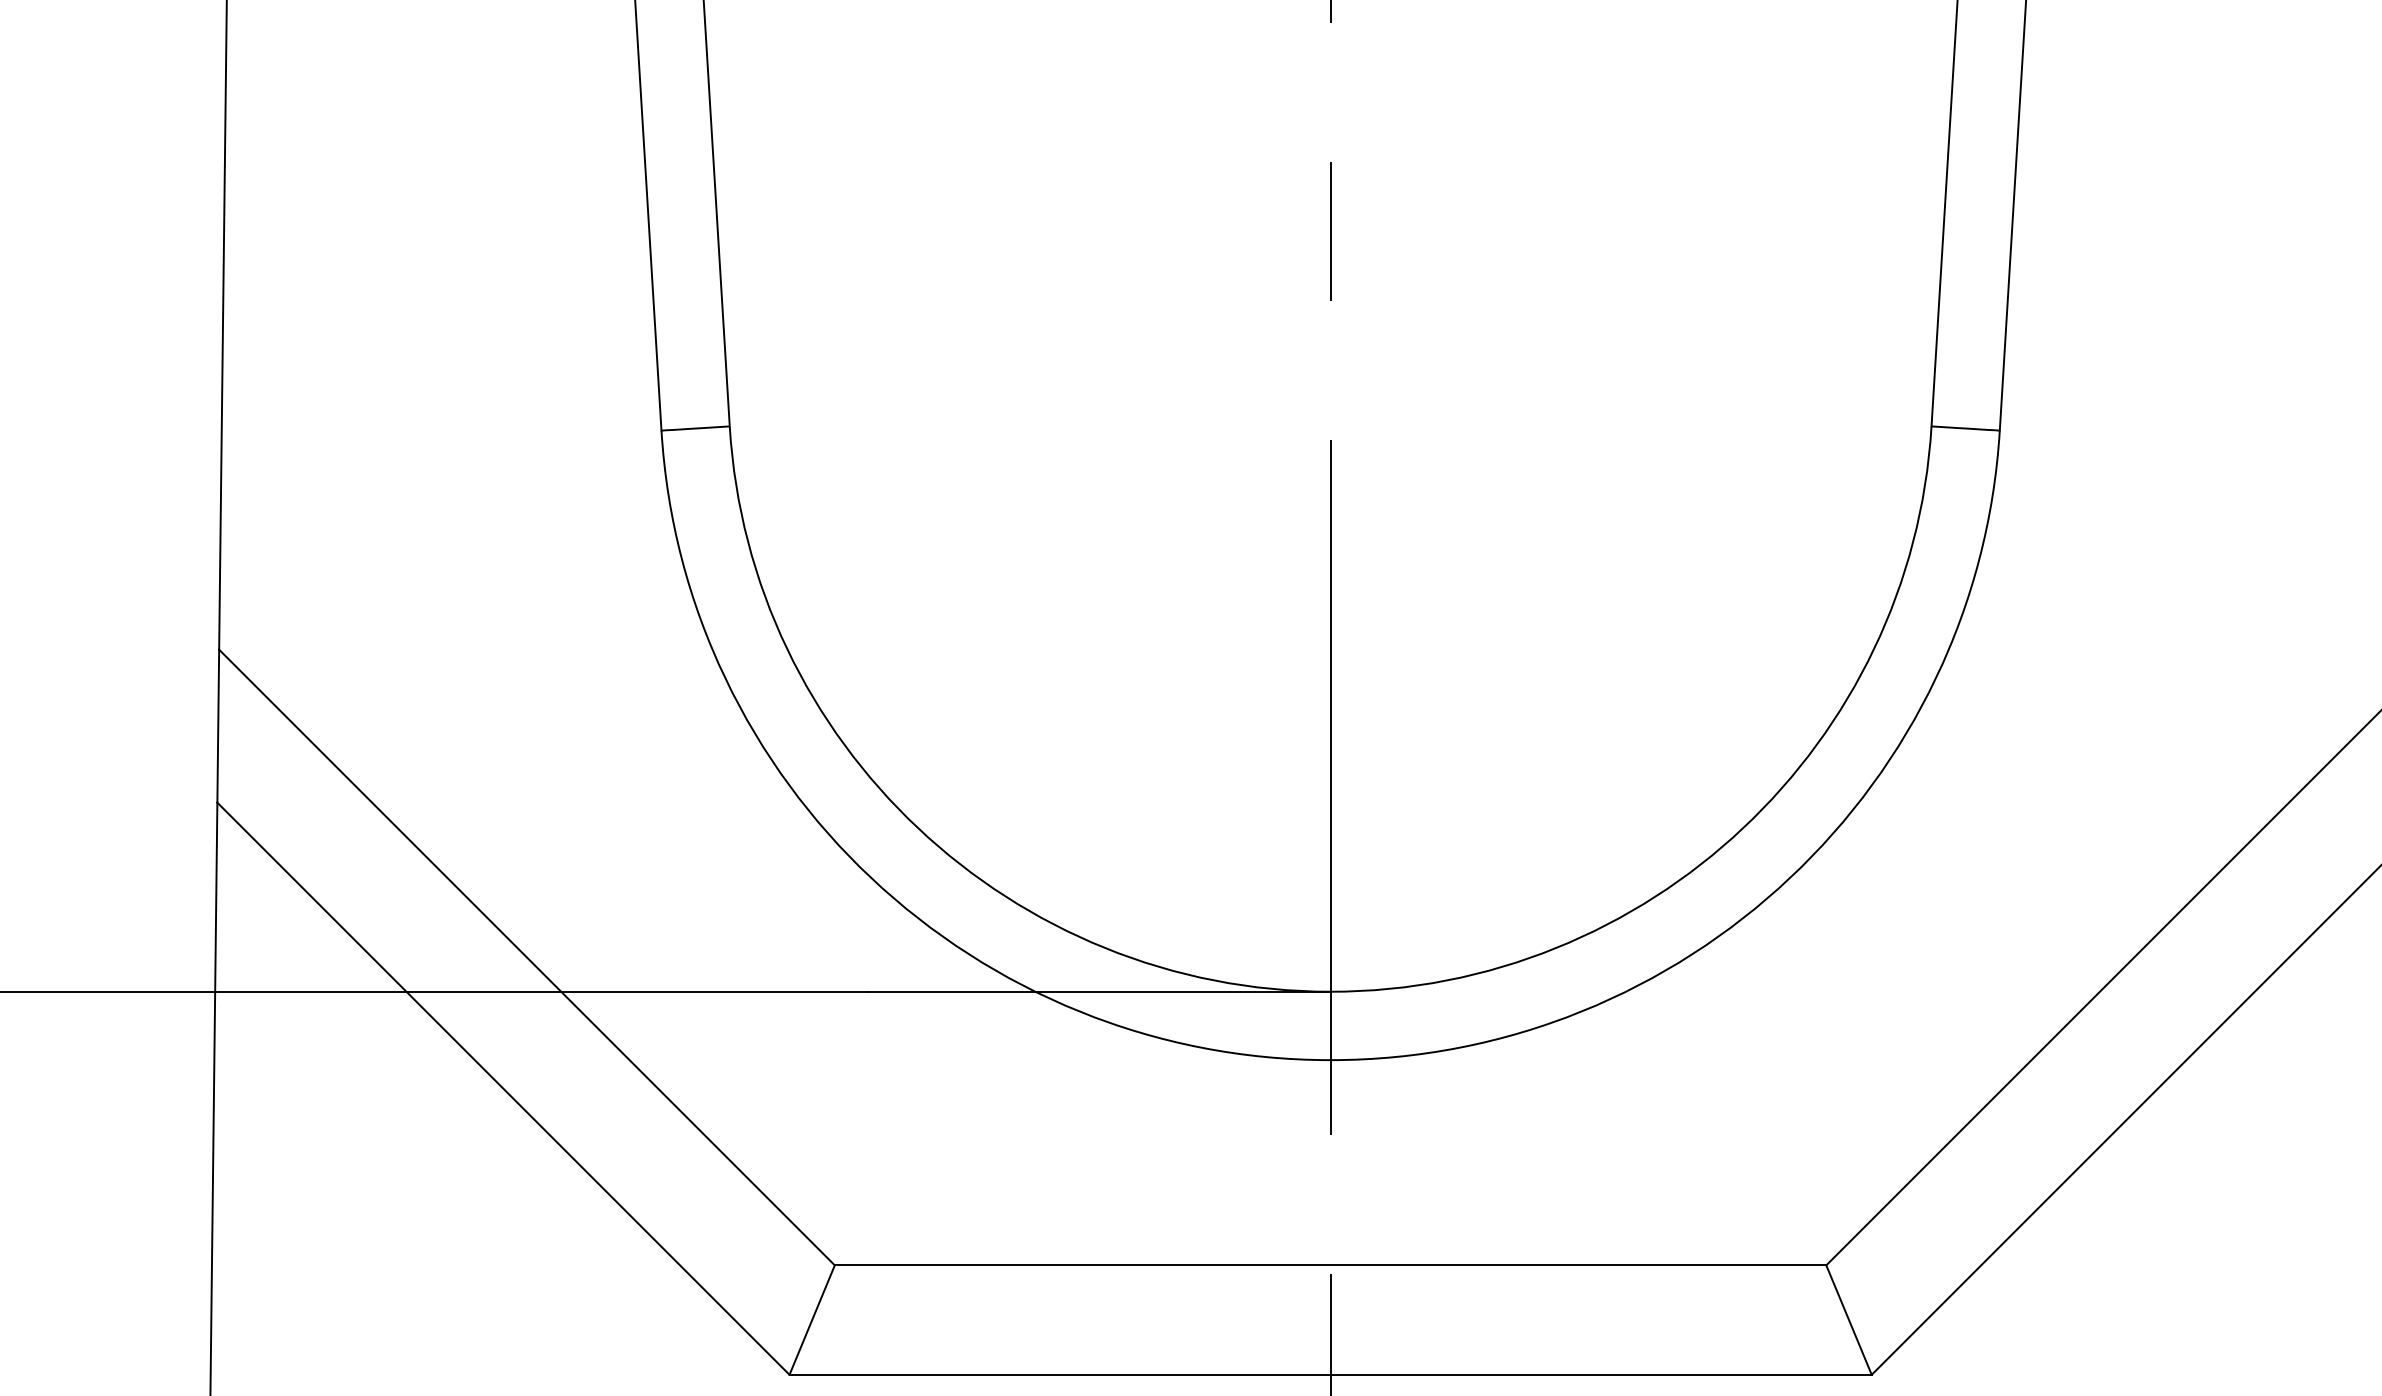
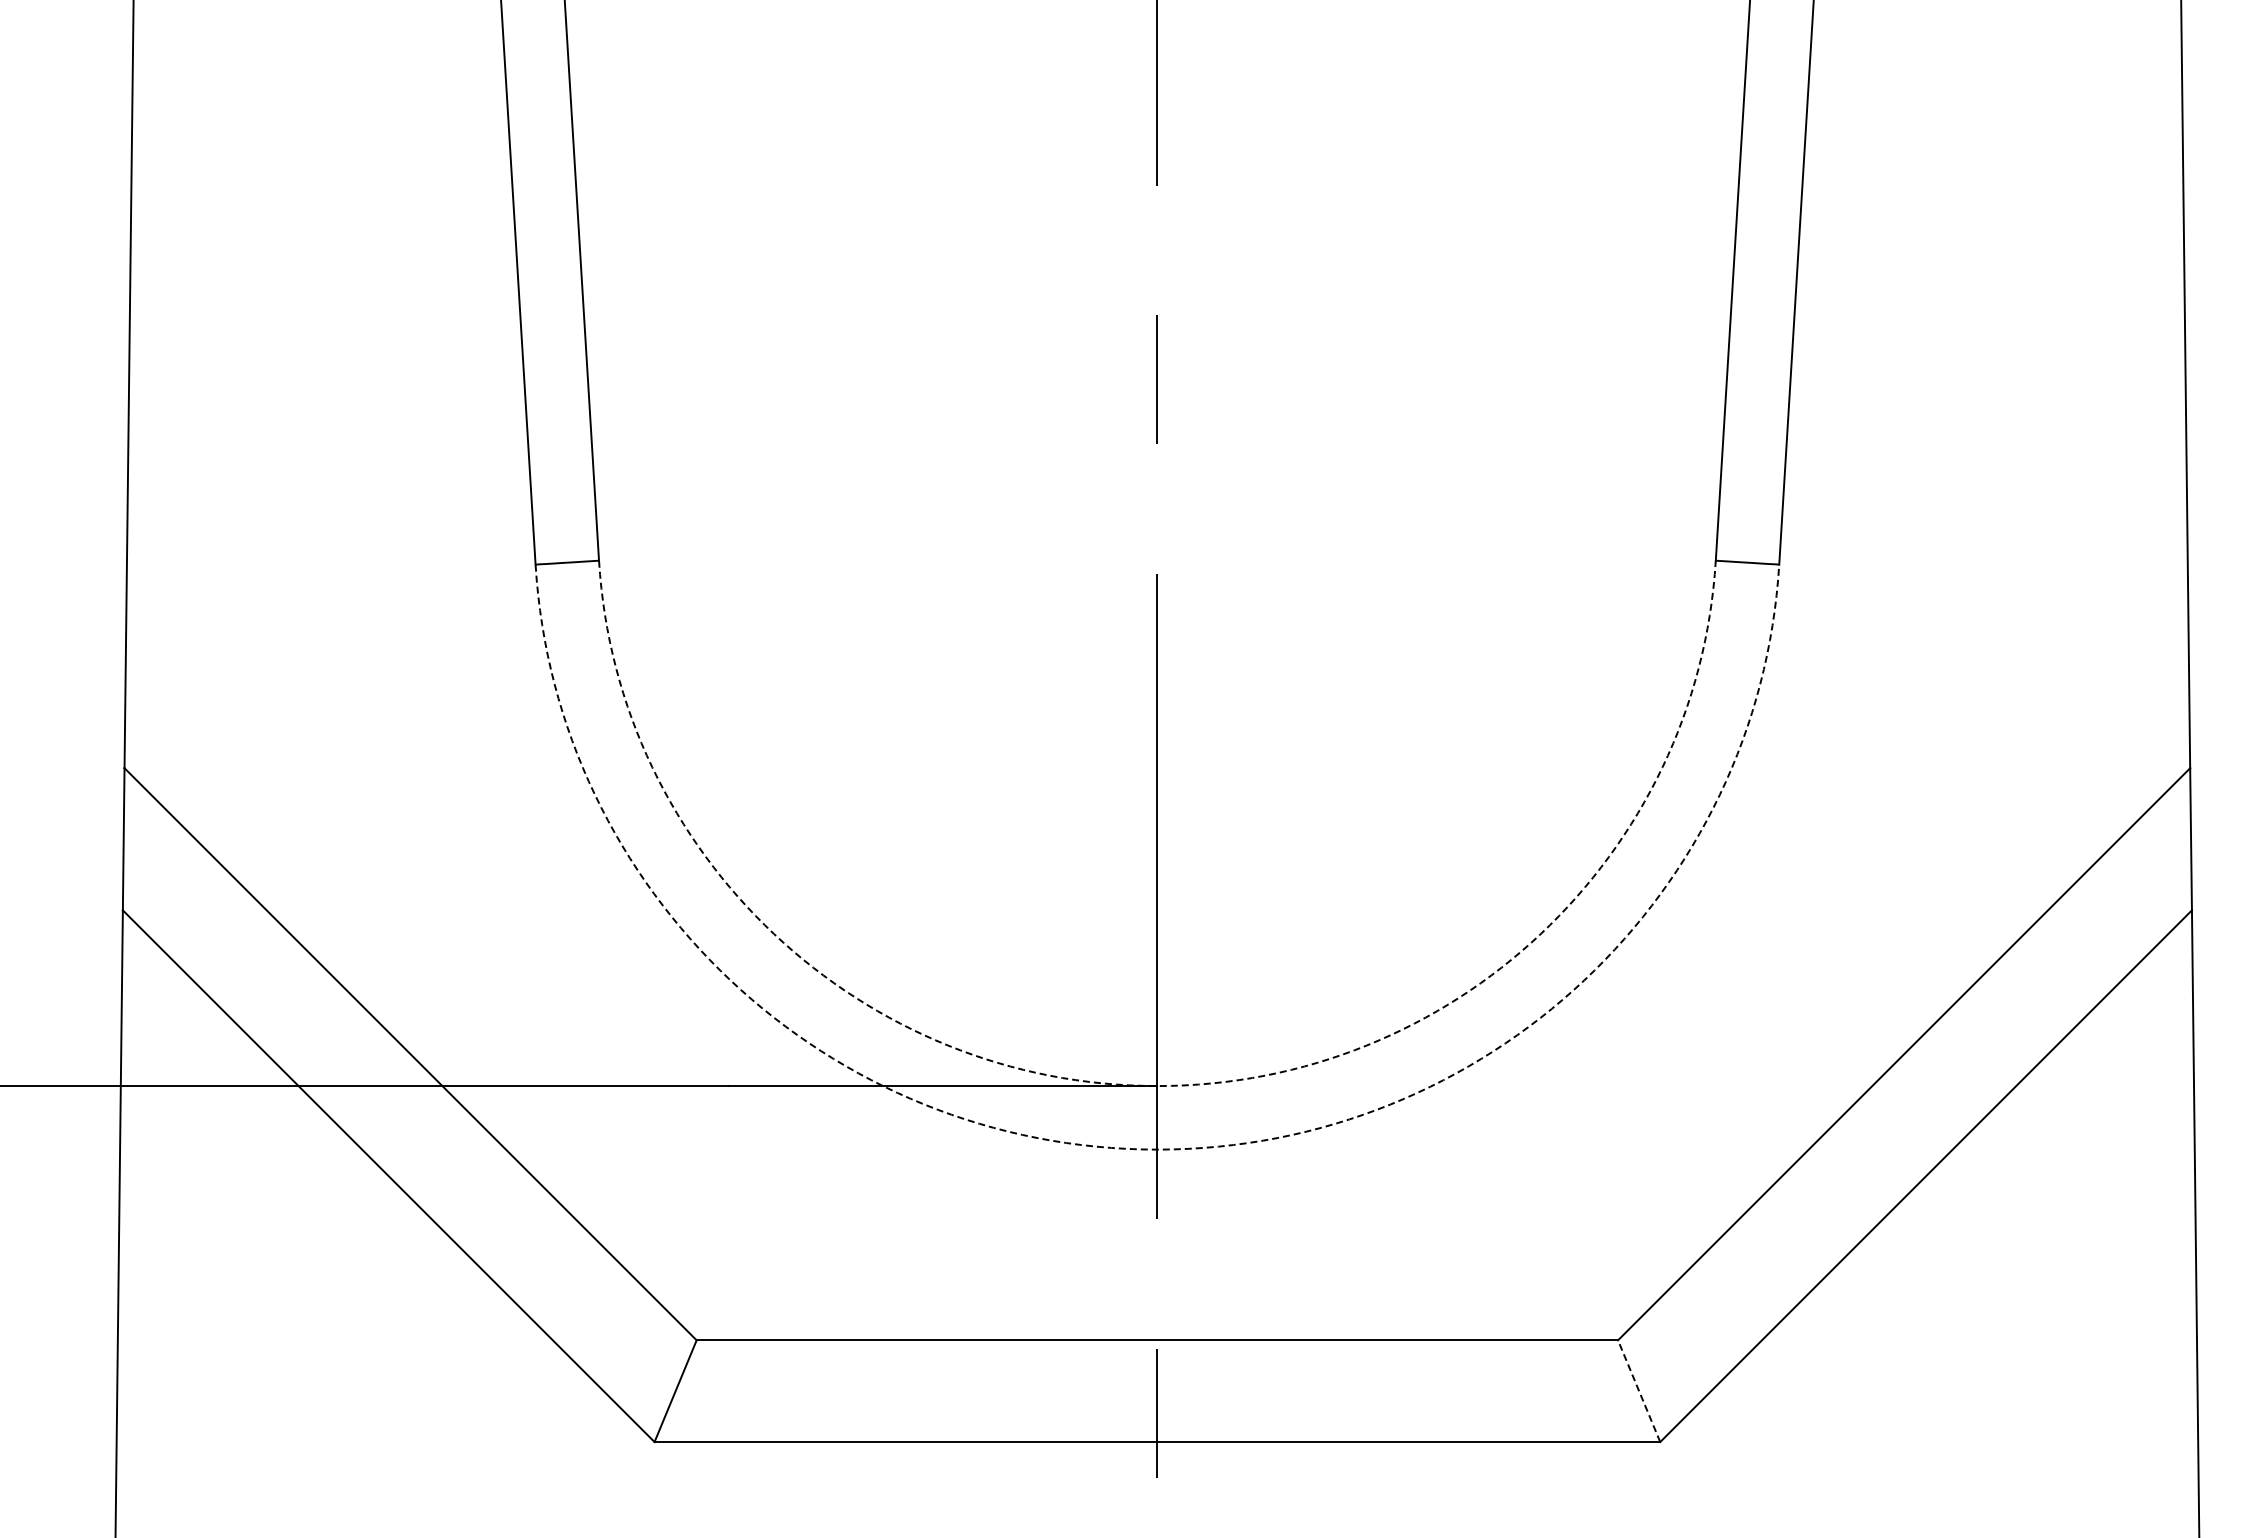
arc: (1330, 992) -> (1157, 1086), solid -> dashed
arc: (1330, 1060) -> (1157, 1149), solid -> dashed
line: (1848, 1319) -> (1638, 1390), solid -> dashed

